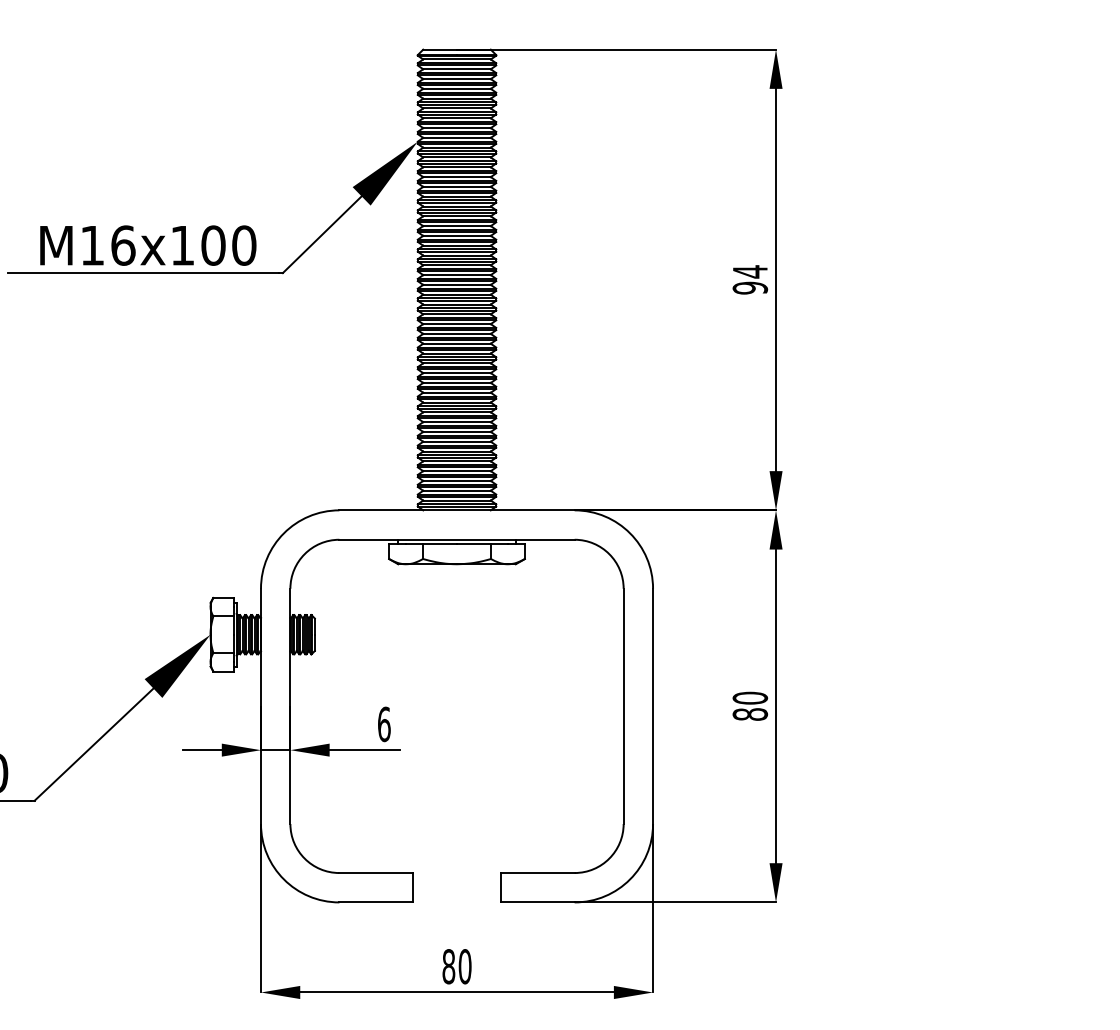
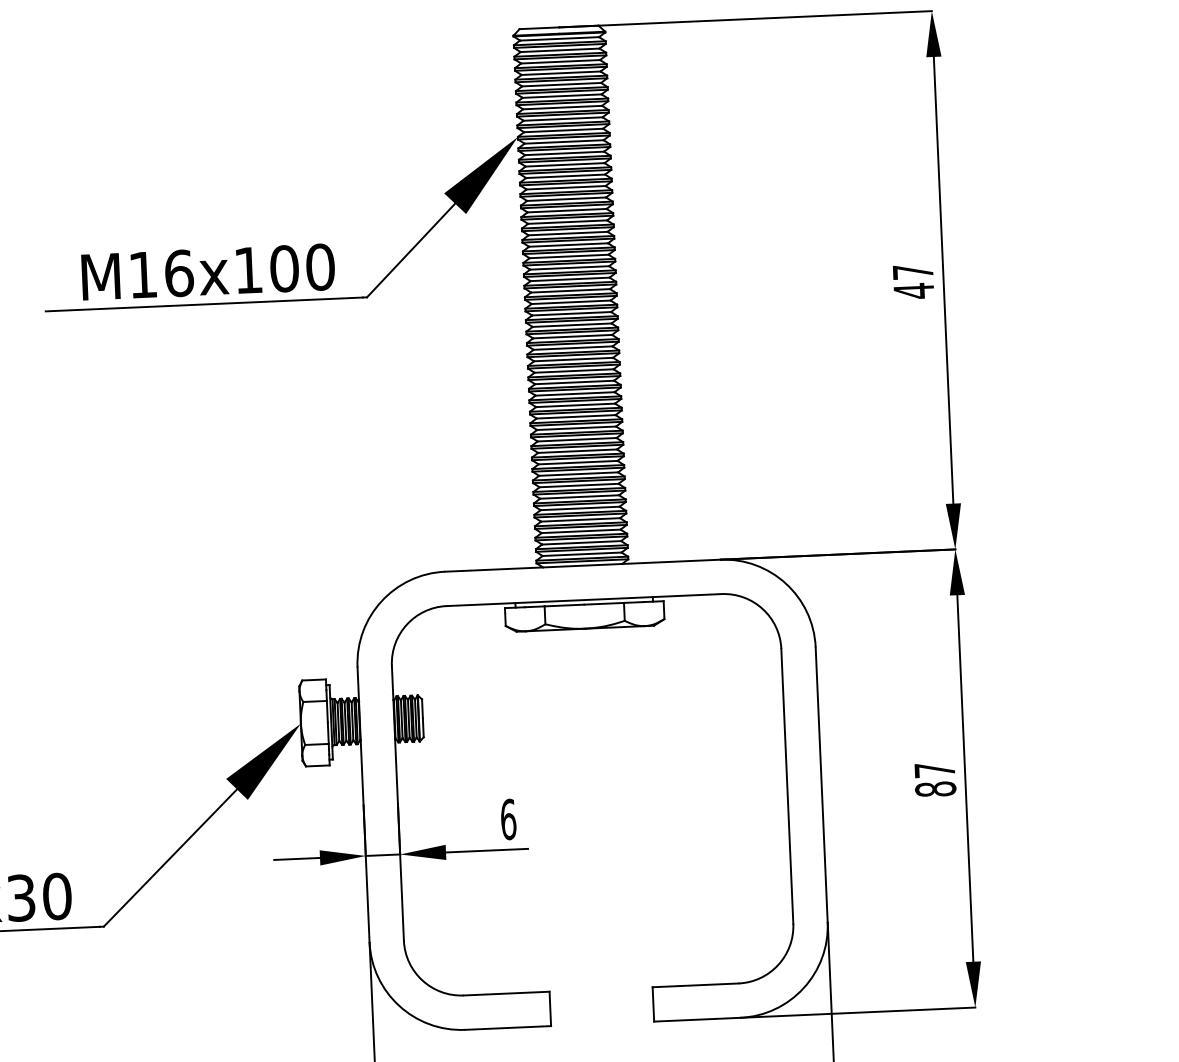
text: (750, 279) -> (913, 280), 94 -> 47
text: (750, 697) -> (935, 769), 80 -> 87

